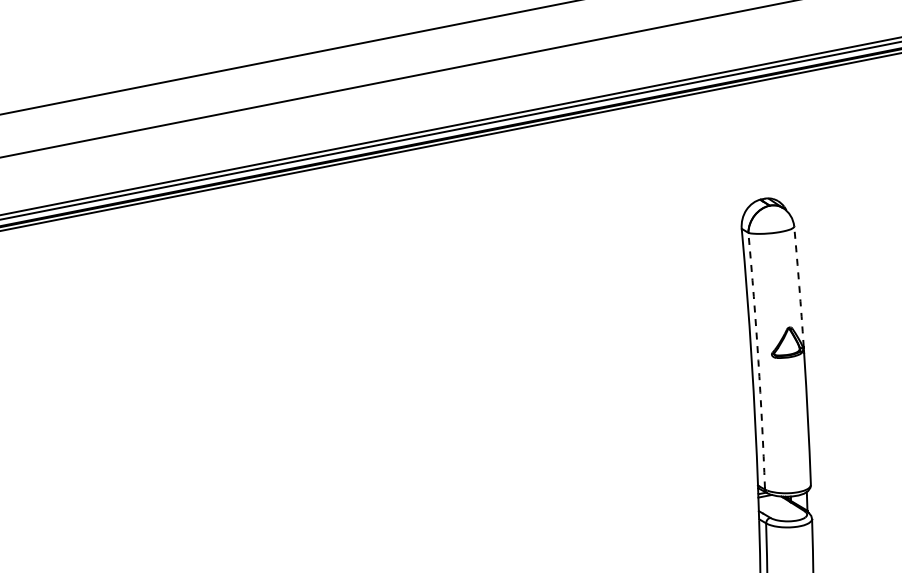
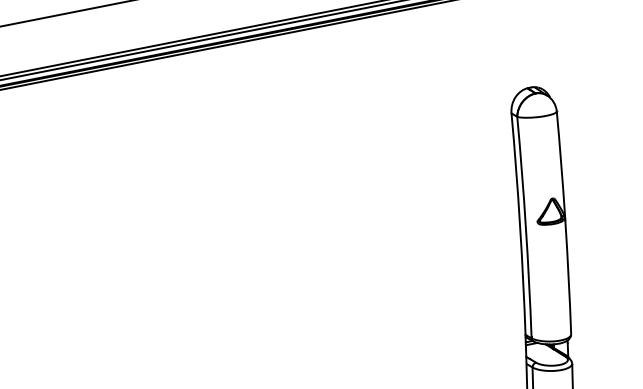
arc: (799, 286) -> (561, 163), dashed -> solid
arc: (758, 360) -> (525, 226), dashed -> solid

